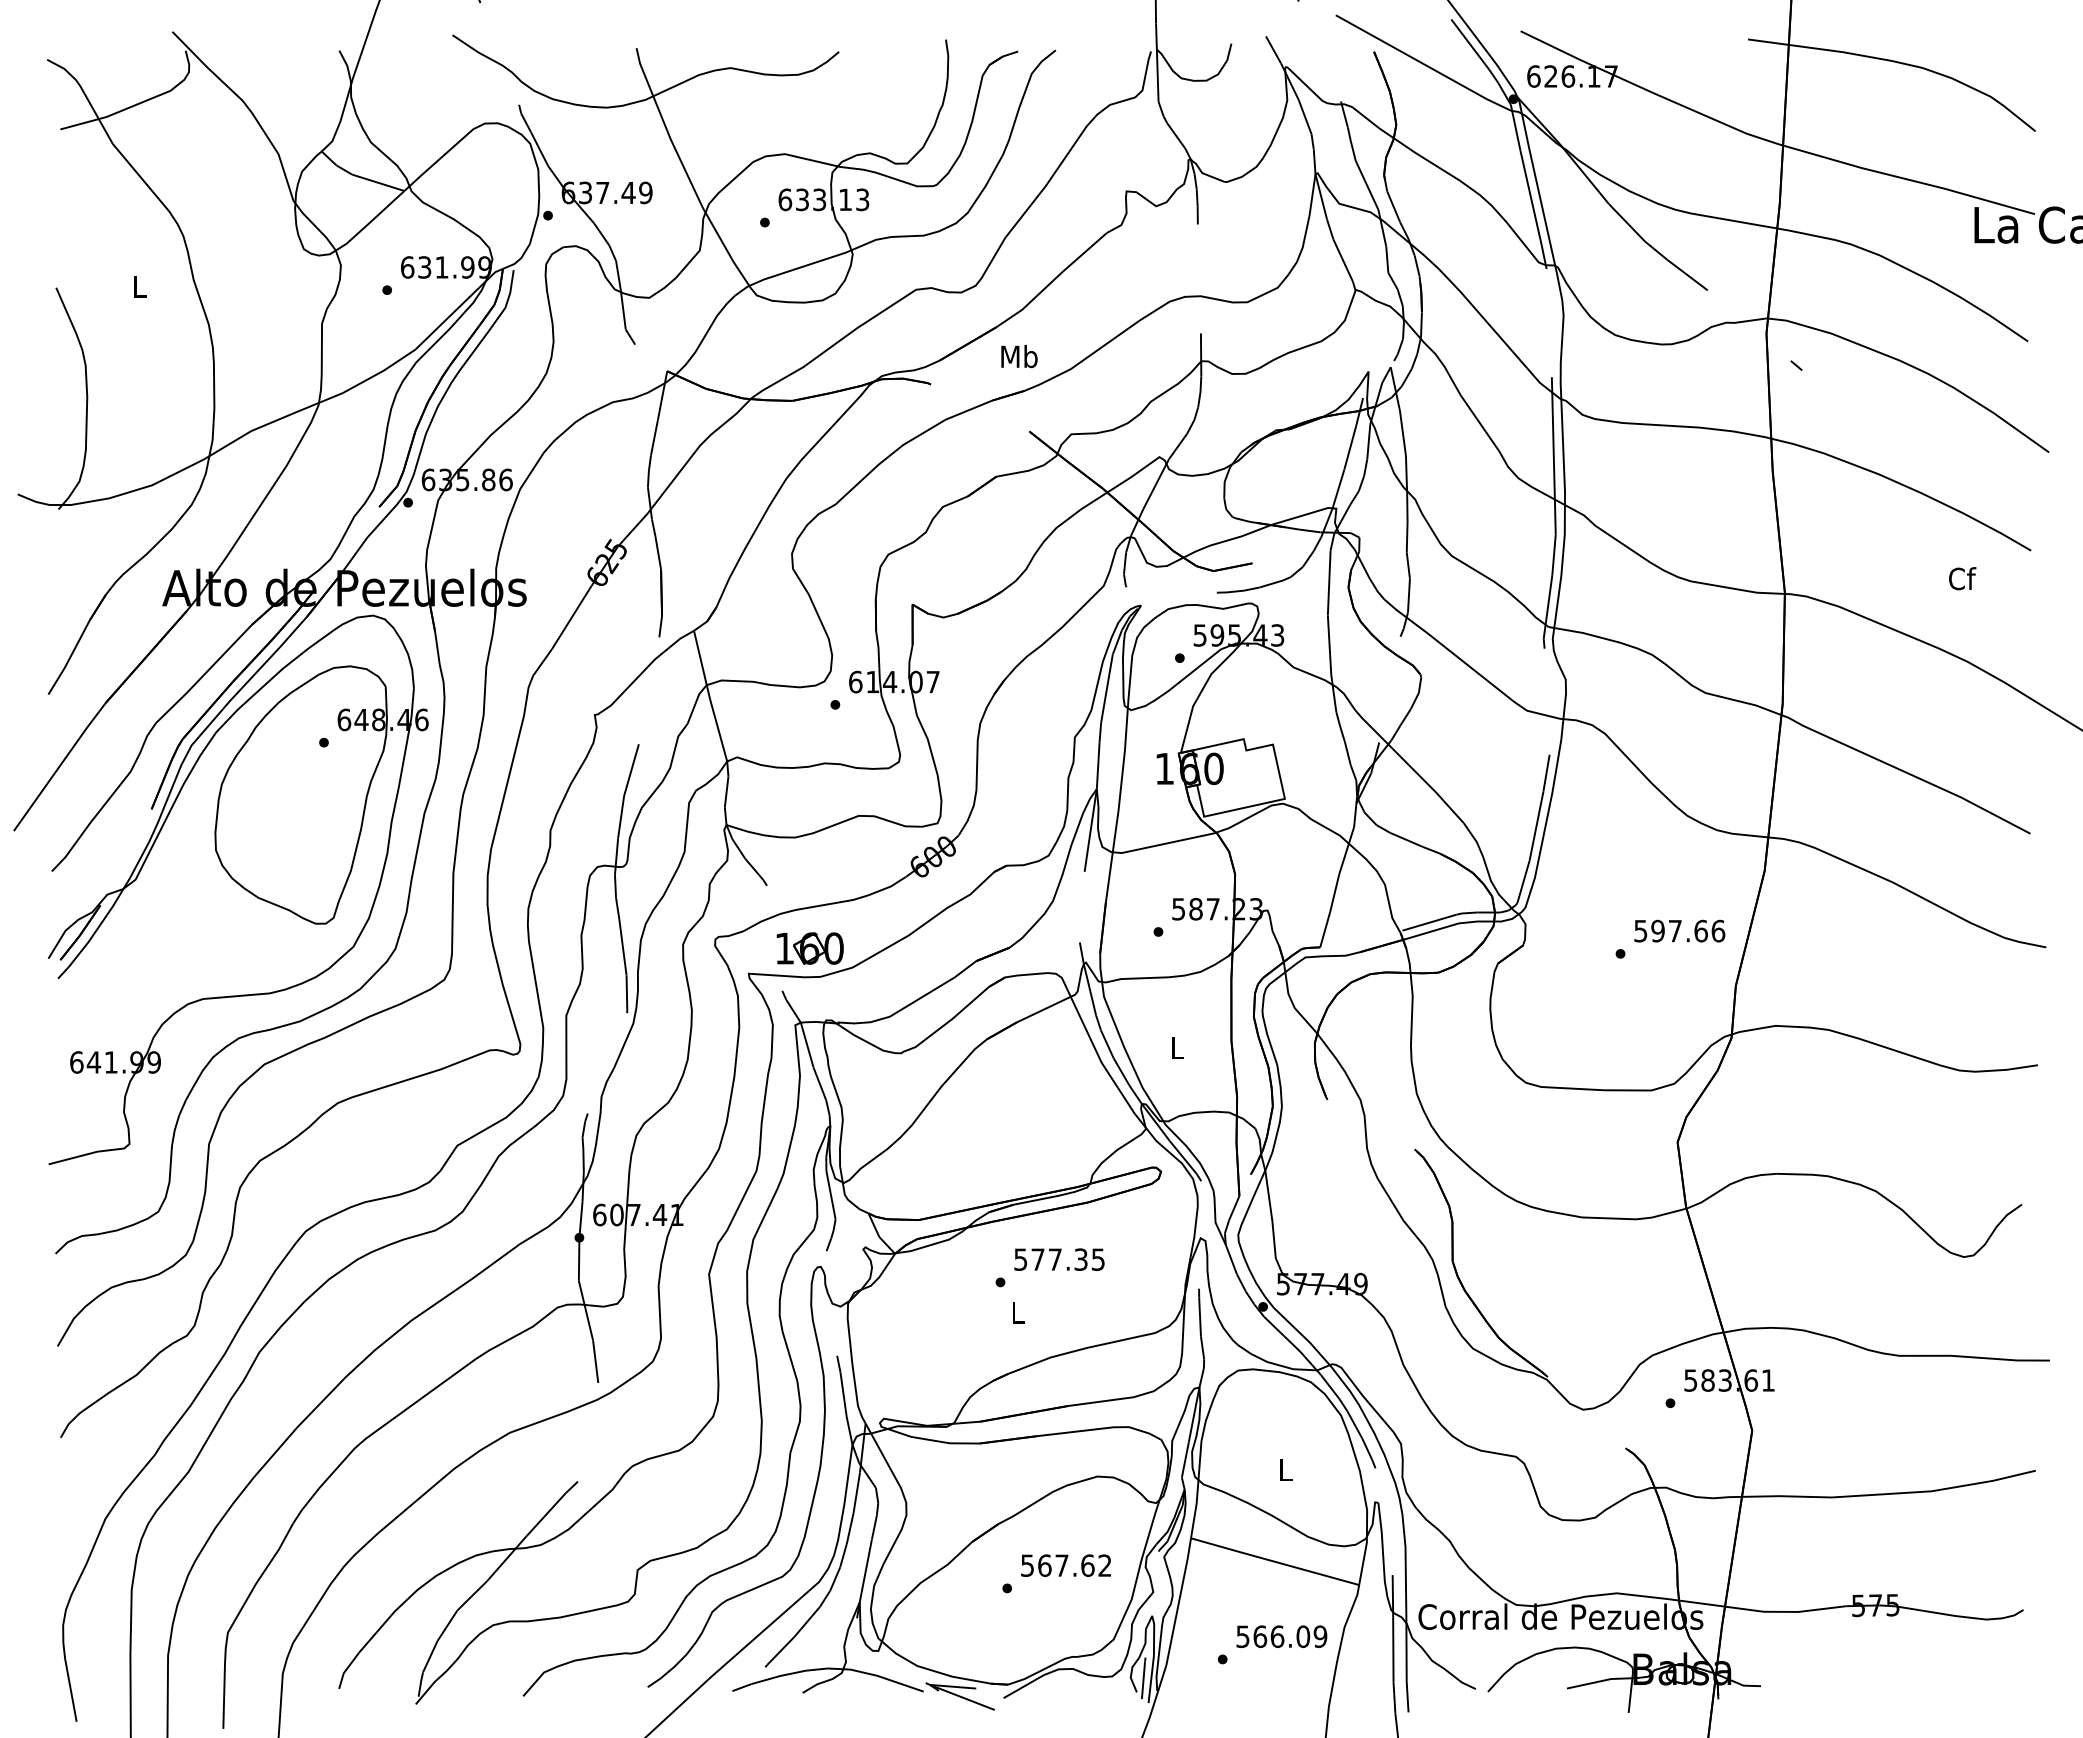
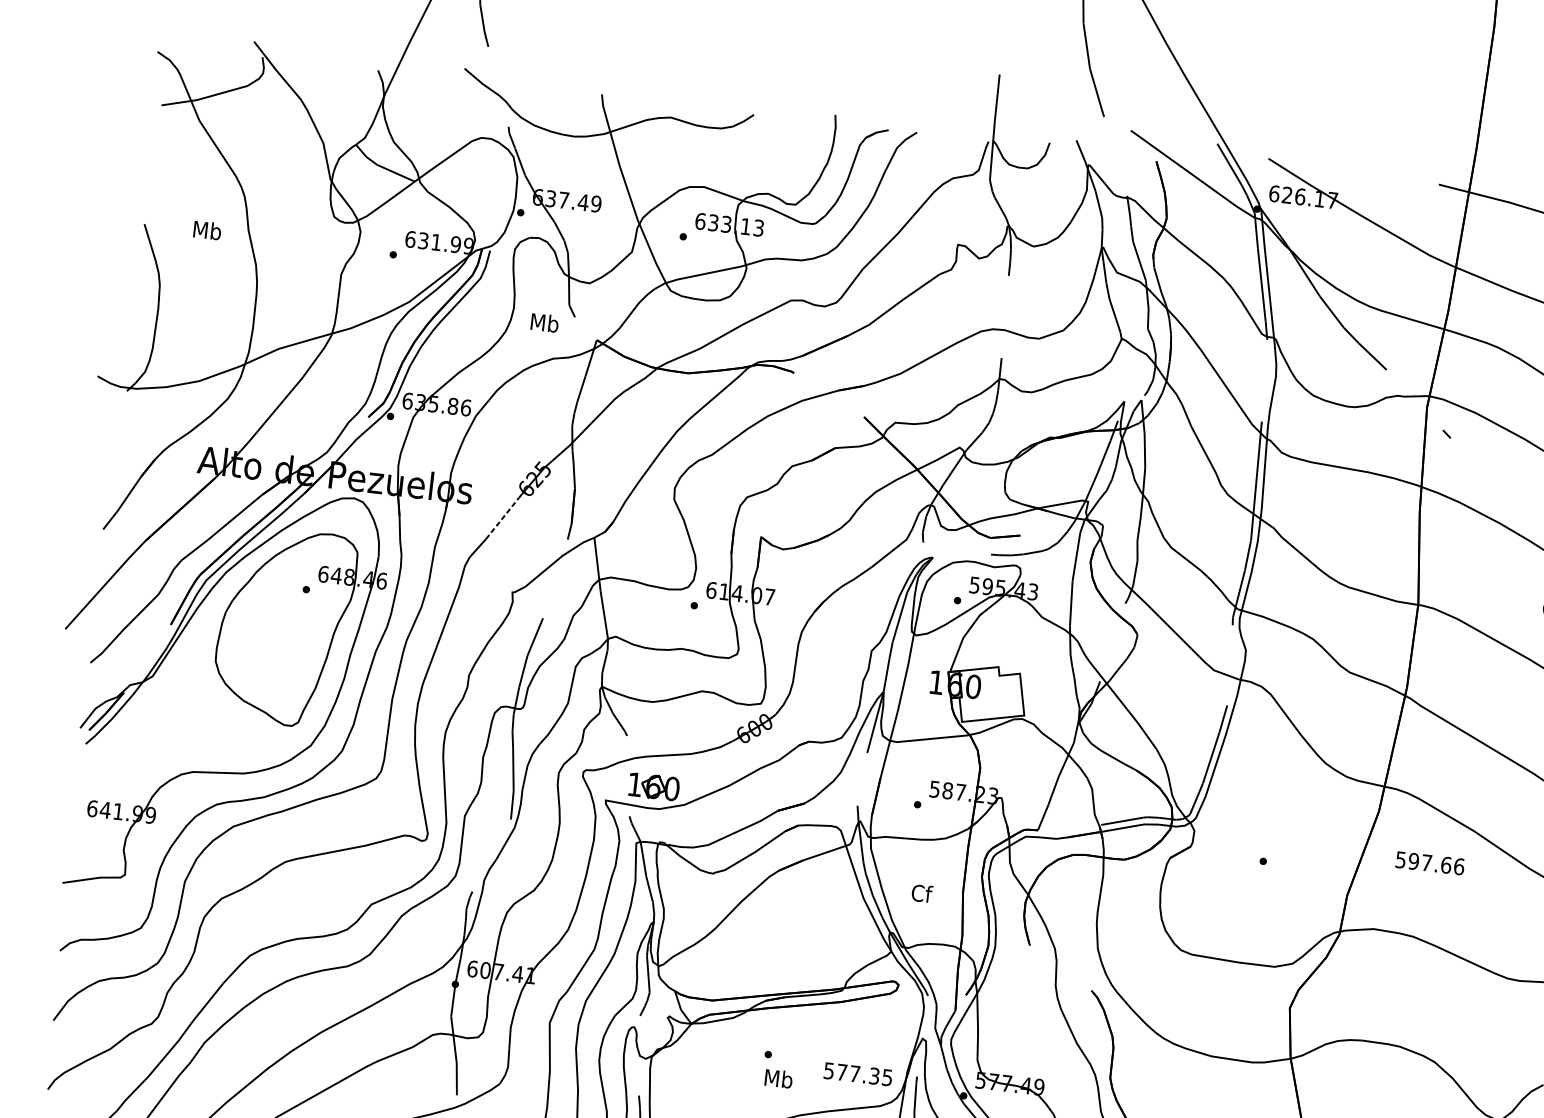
text: (139, 286) -> (207, 230), L -> Mb
text: (1019, 356) -> (544, 322), moved
line: (570, 619) -> (502, 518), solid -> dashed
text: (1679, 930) -> (1430, 862), moved
text: (1177, 1047) -> (921, 893), L -> Cf
text: (1059, 1259) -> (858, 1074), moved
text: (1018, 1312) -> (779, 1078), L -> Mb

